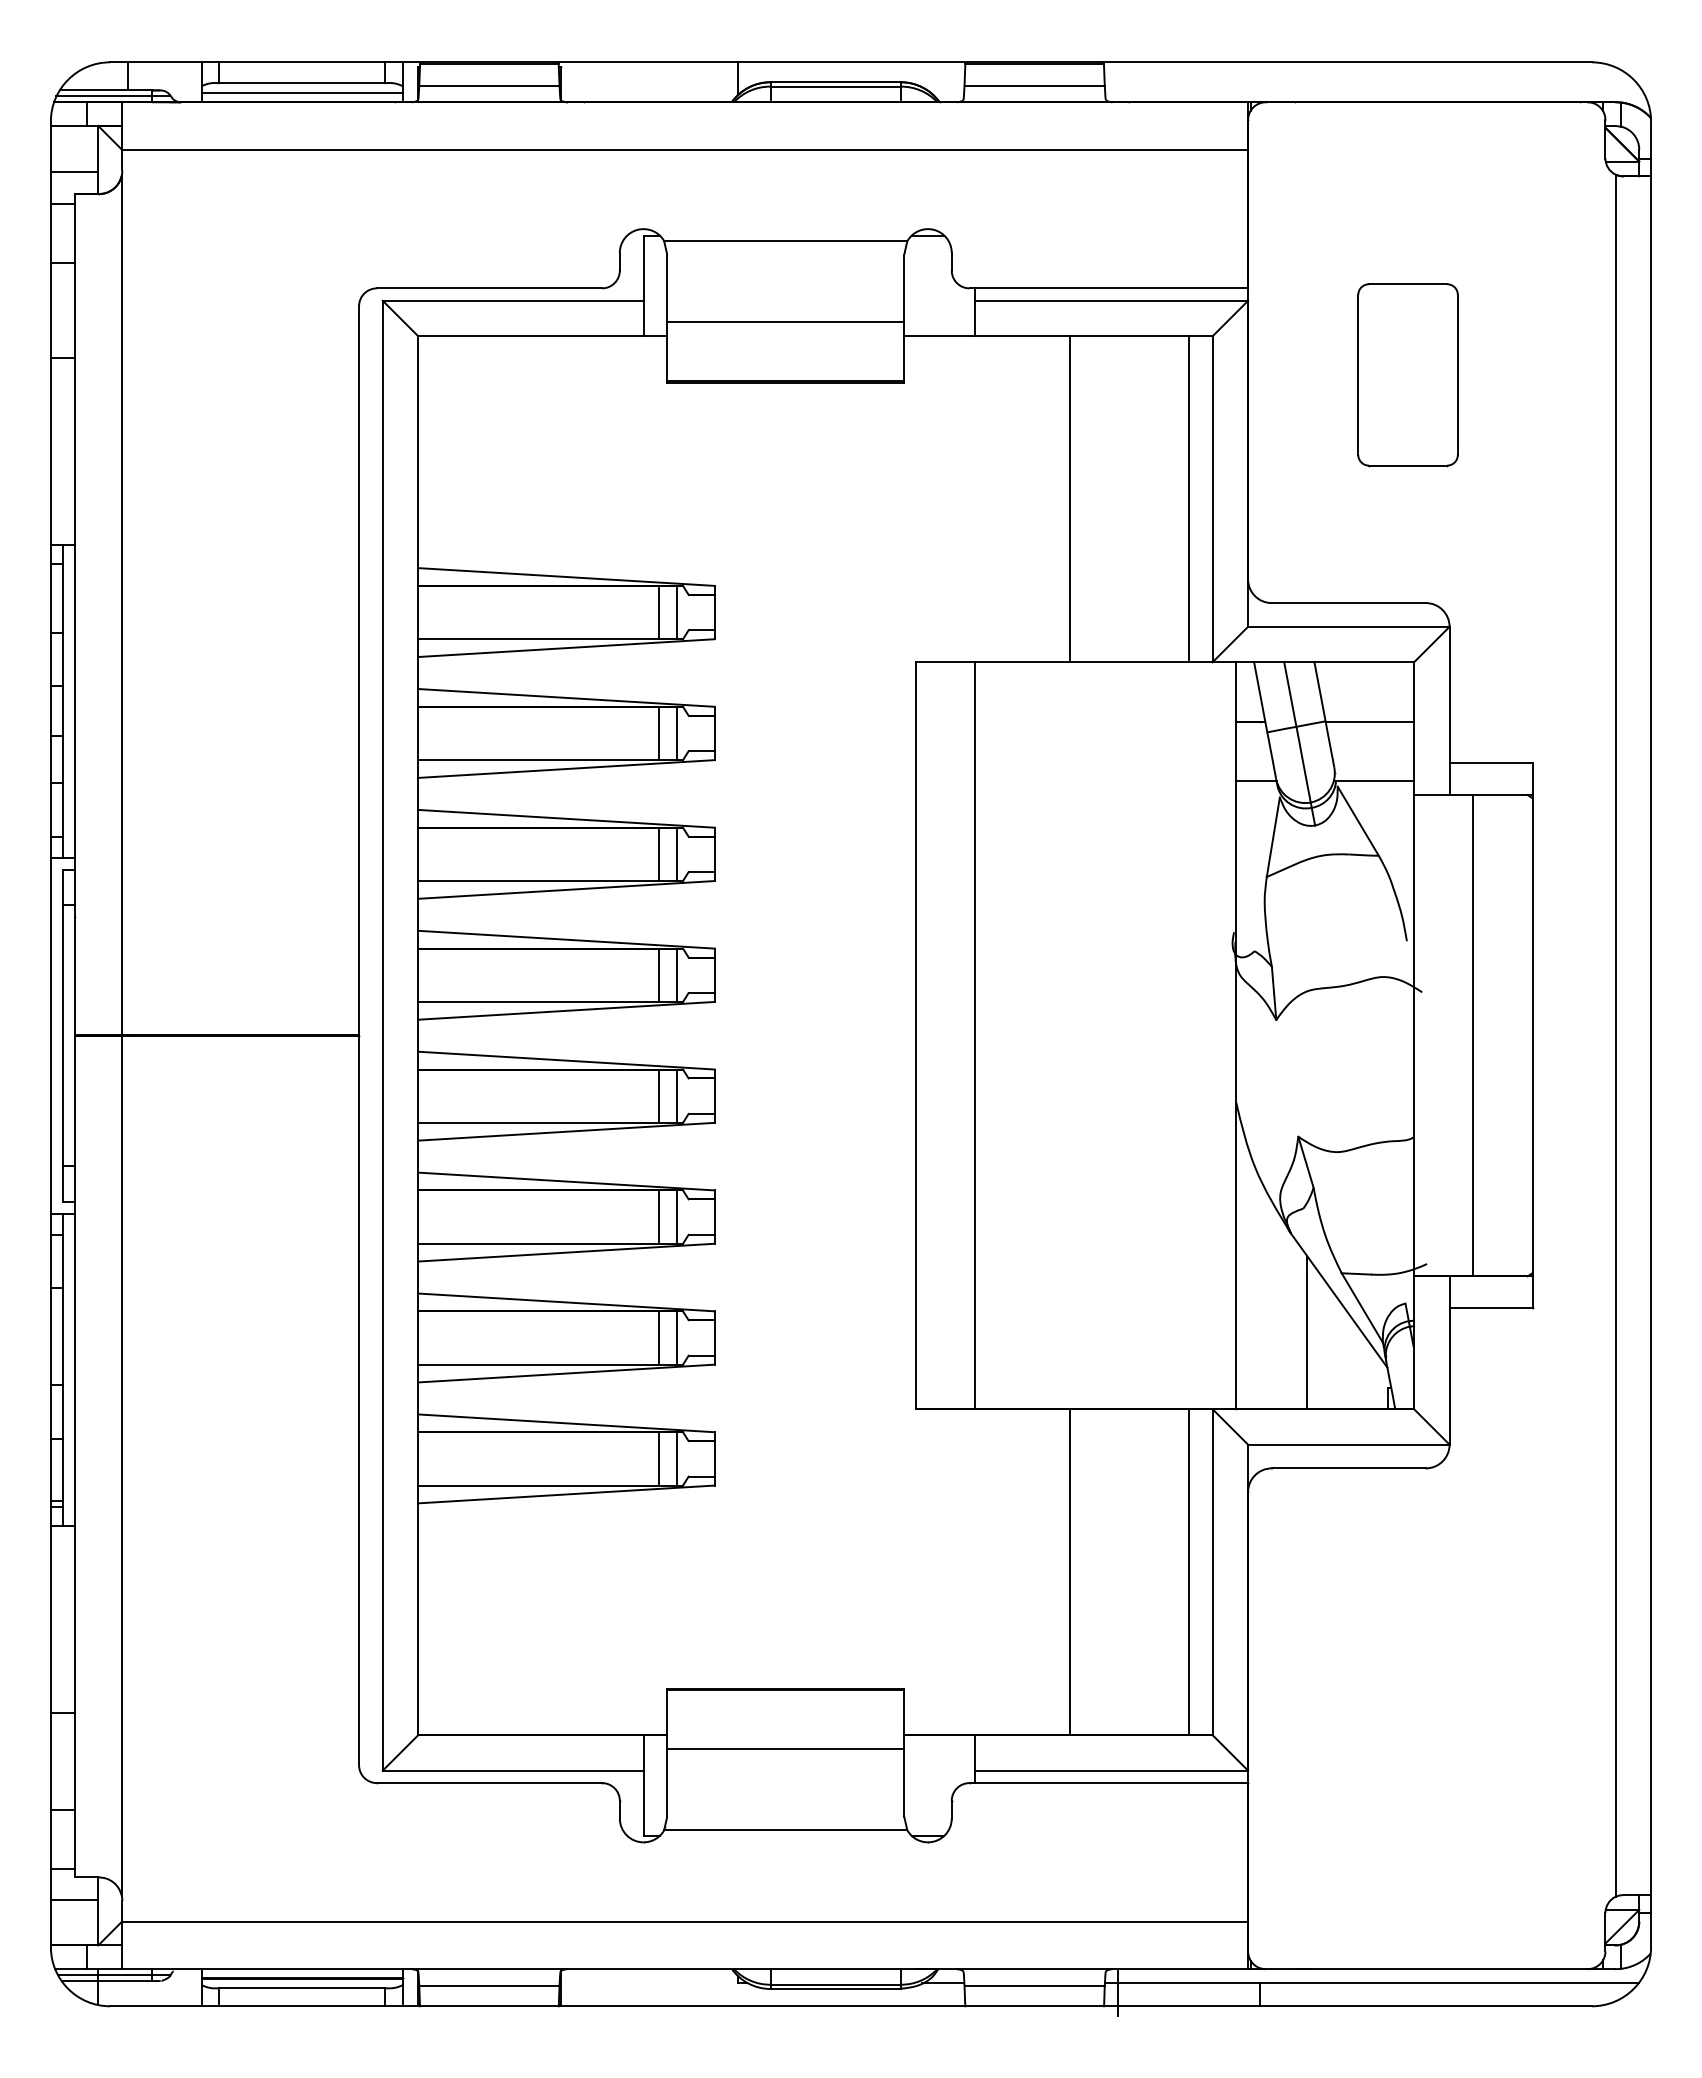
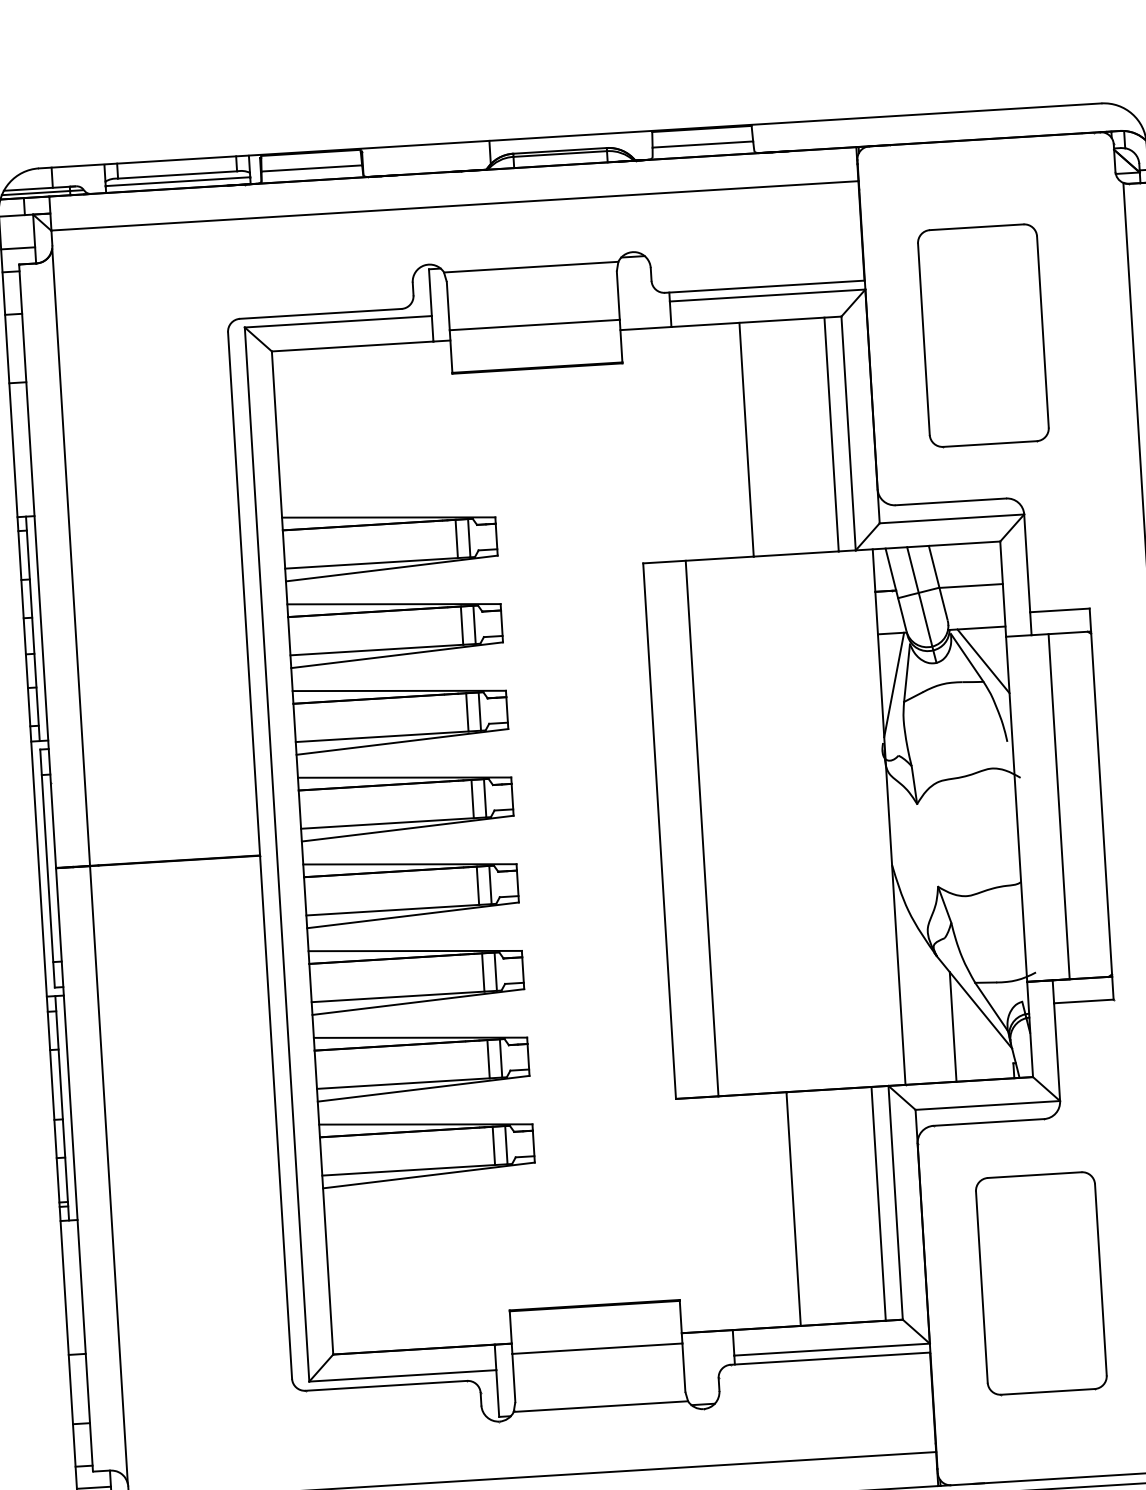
part: (1407, 374) -> (982, 335), size x1.67
line: (1380, 826) -> (983, 660), added
line: (1254, 852) -> (894, 684), added
part: (1407, 1696) -> (1040, 1283), added

